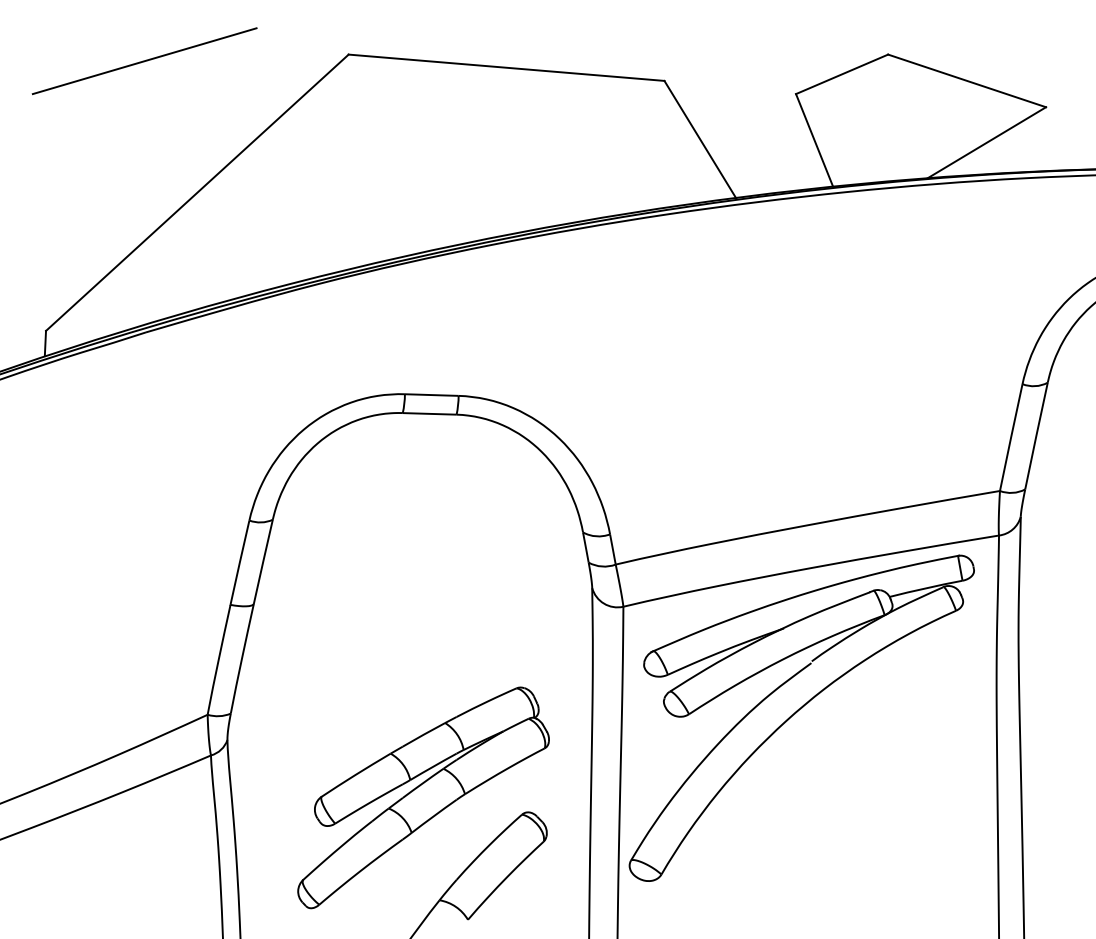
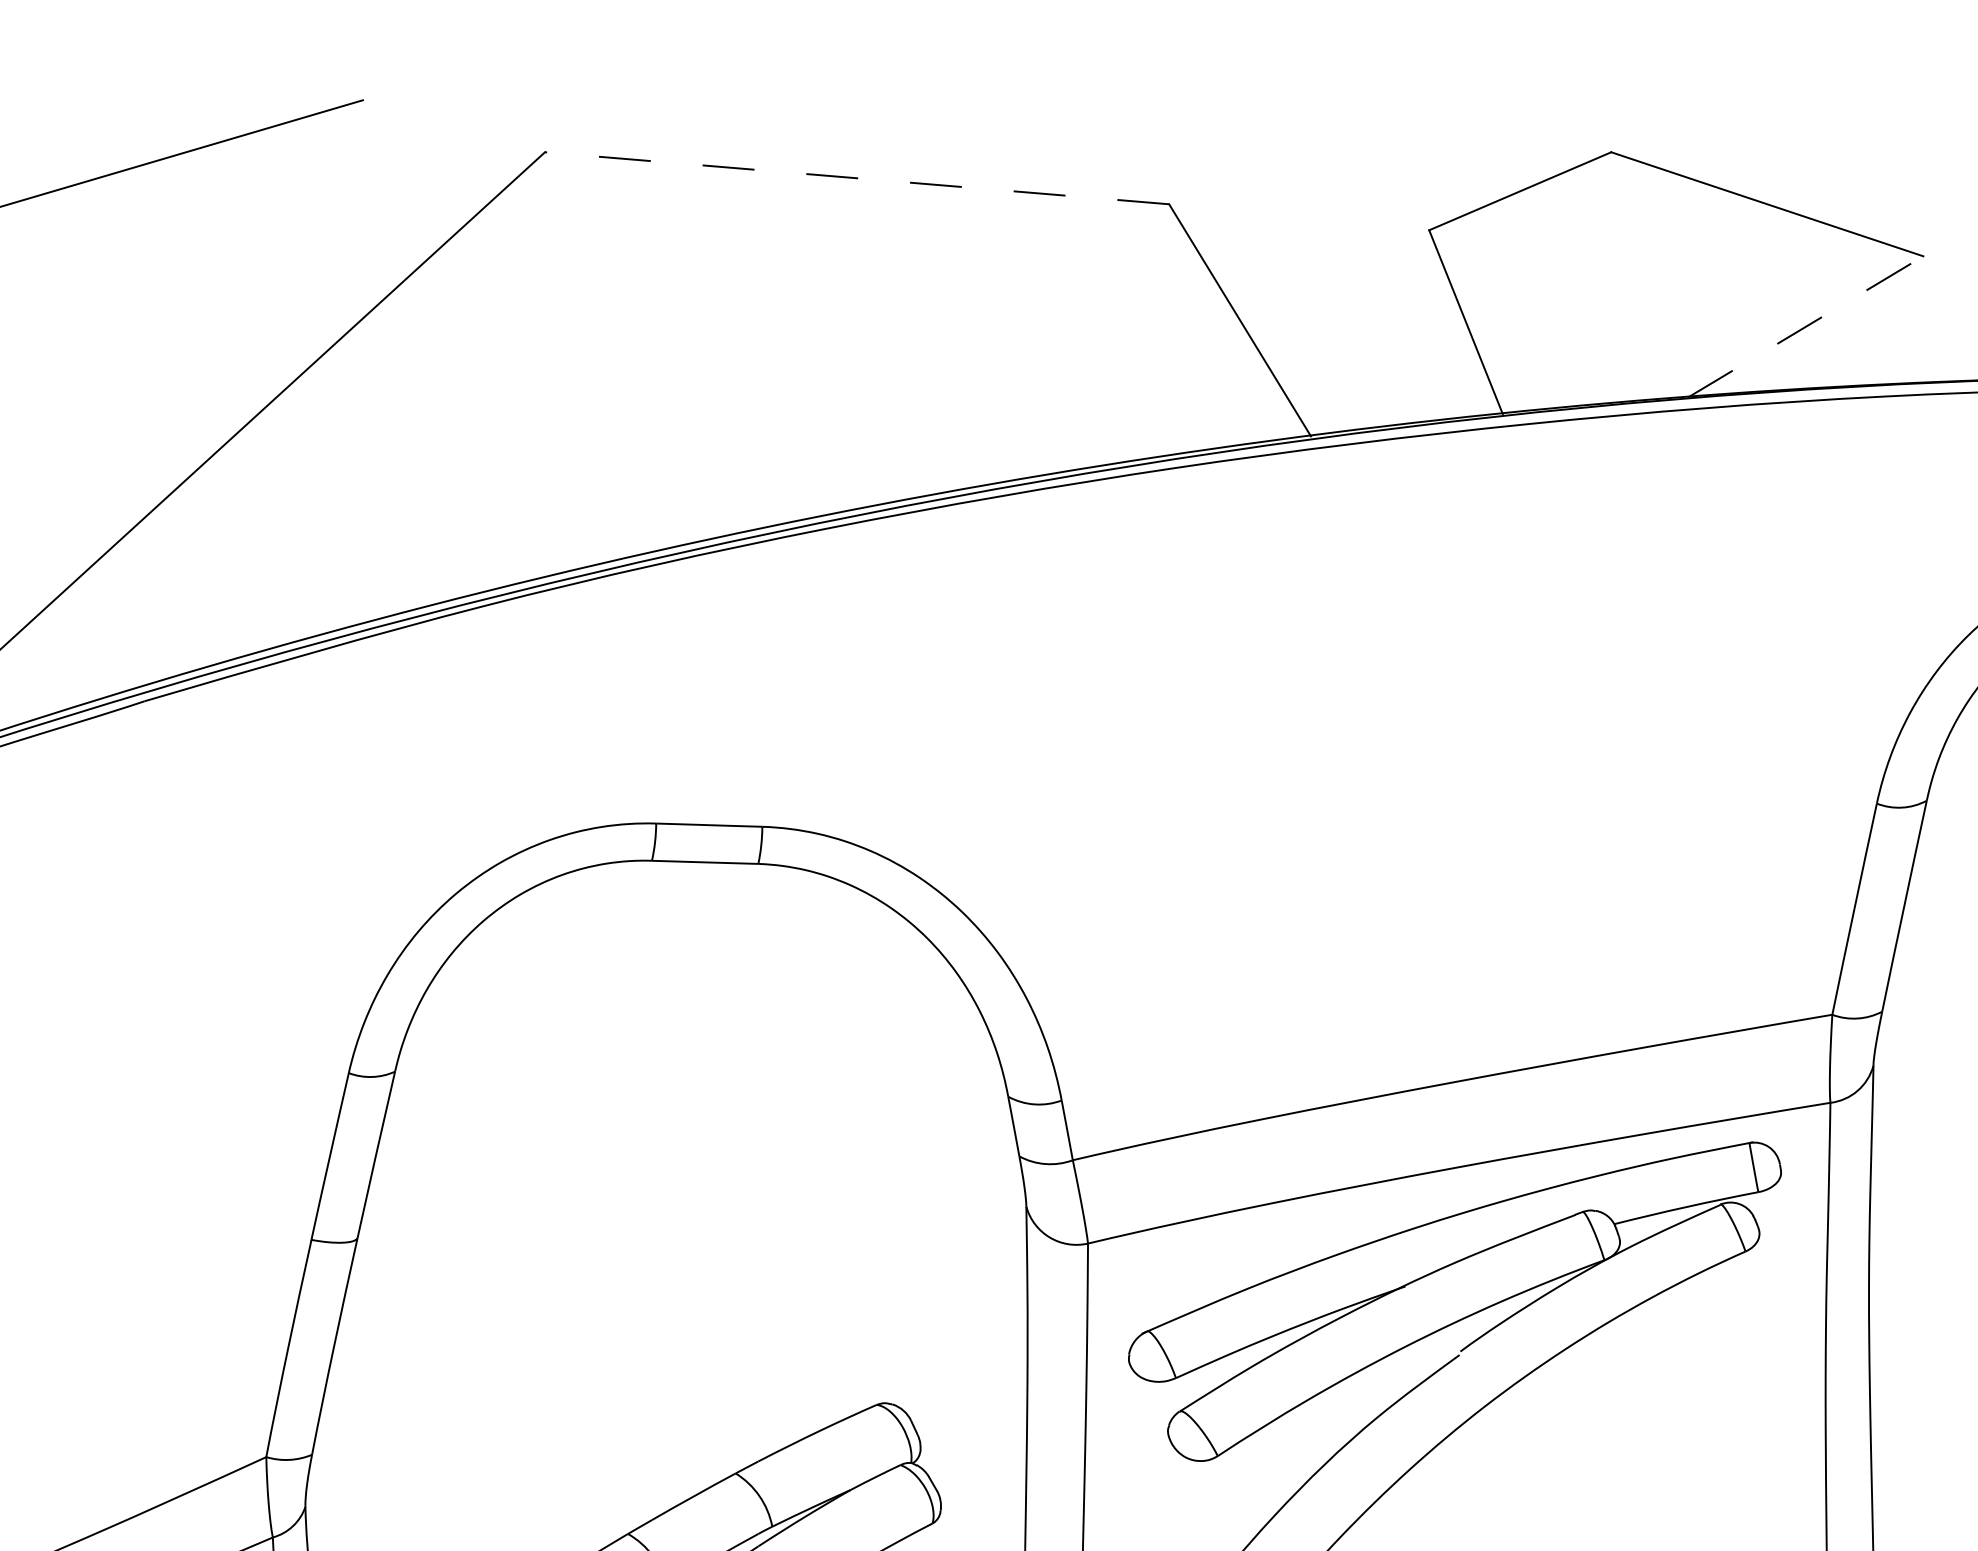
line: (506, 67) -> (856, 177), solid -> dashed
line: (986, 142) -> (1805, 325), solid -> dashed

